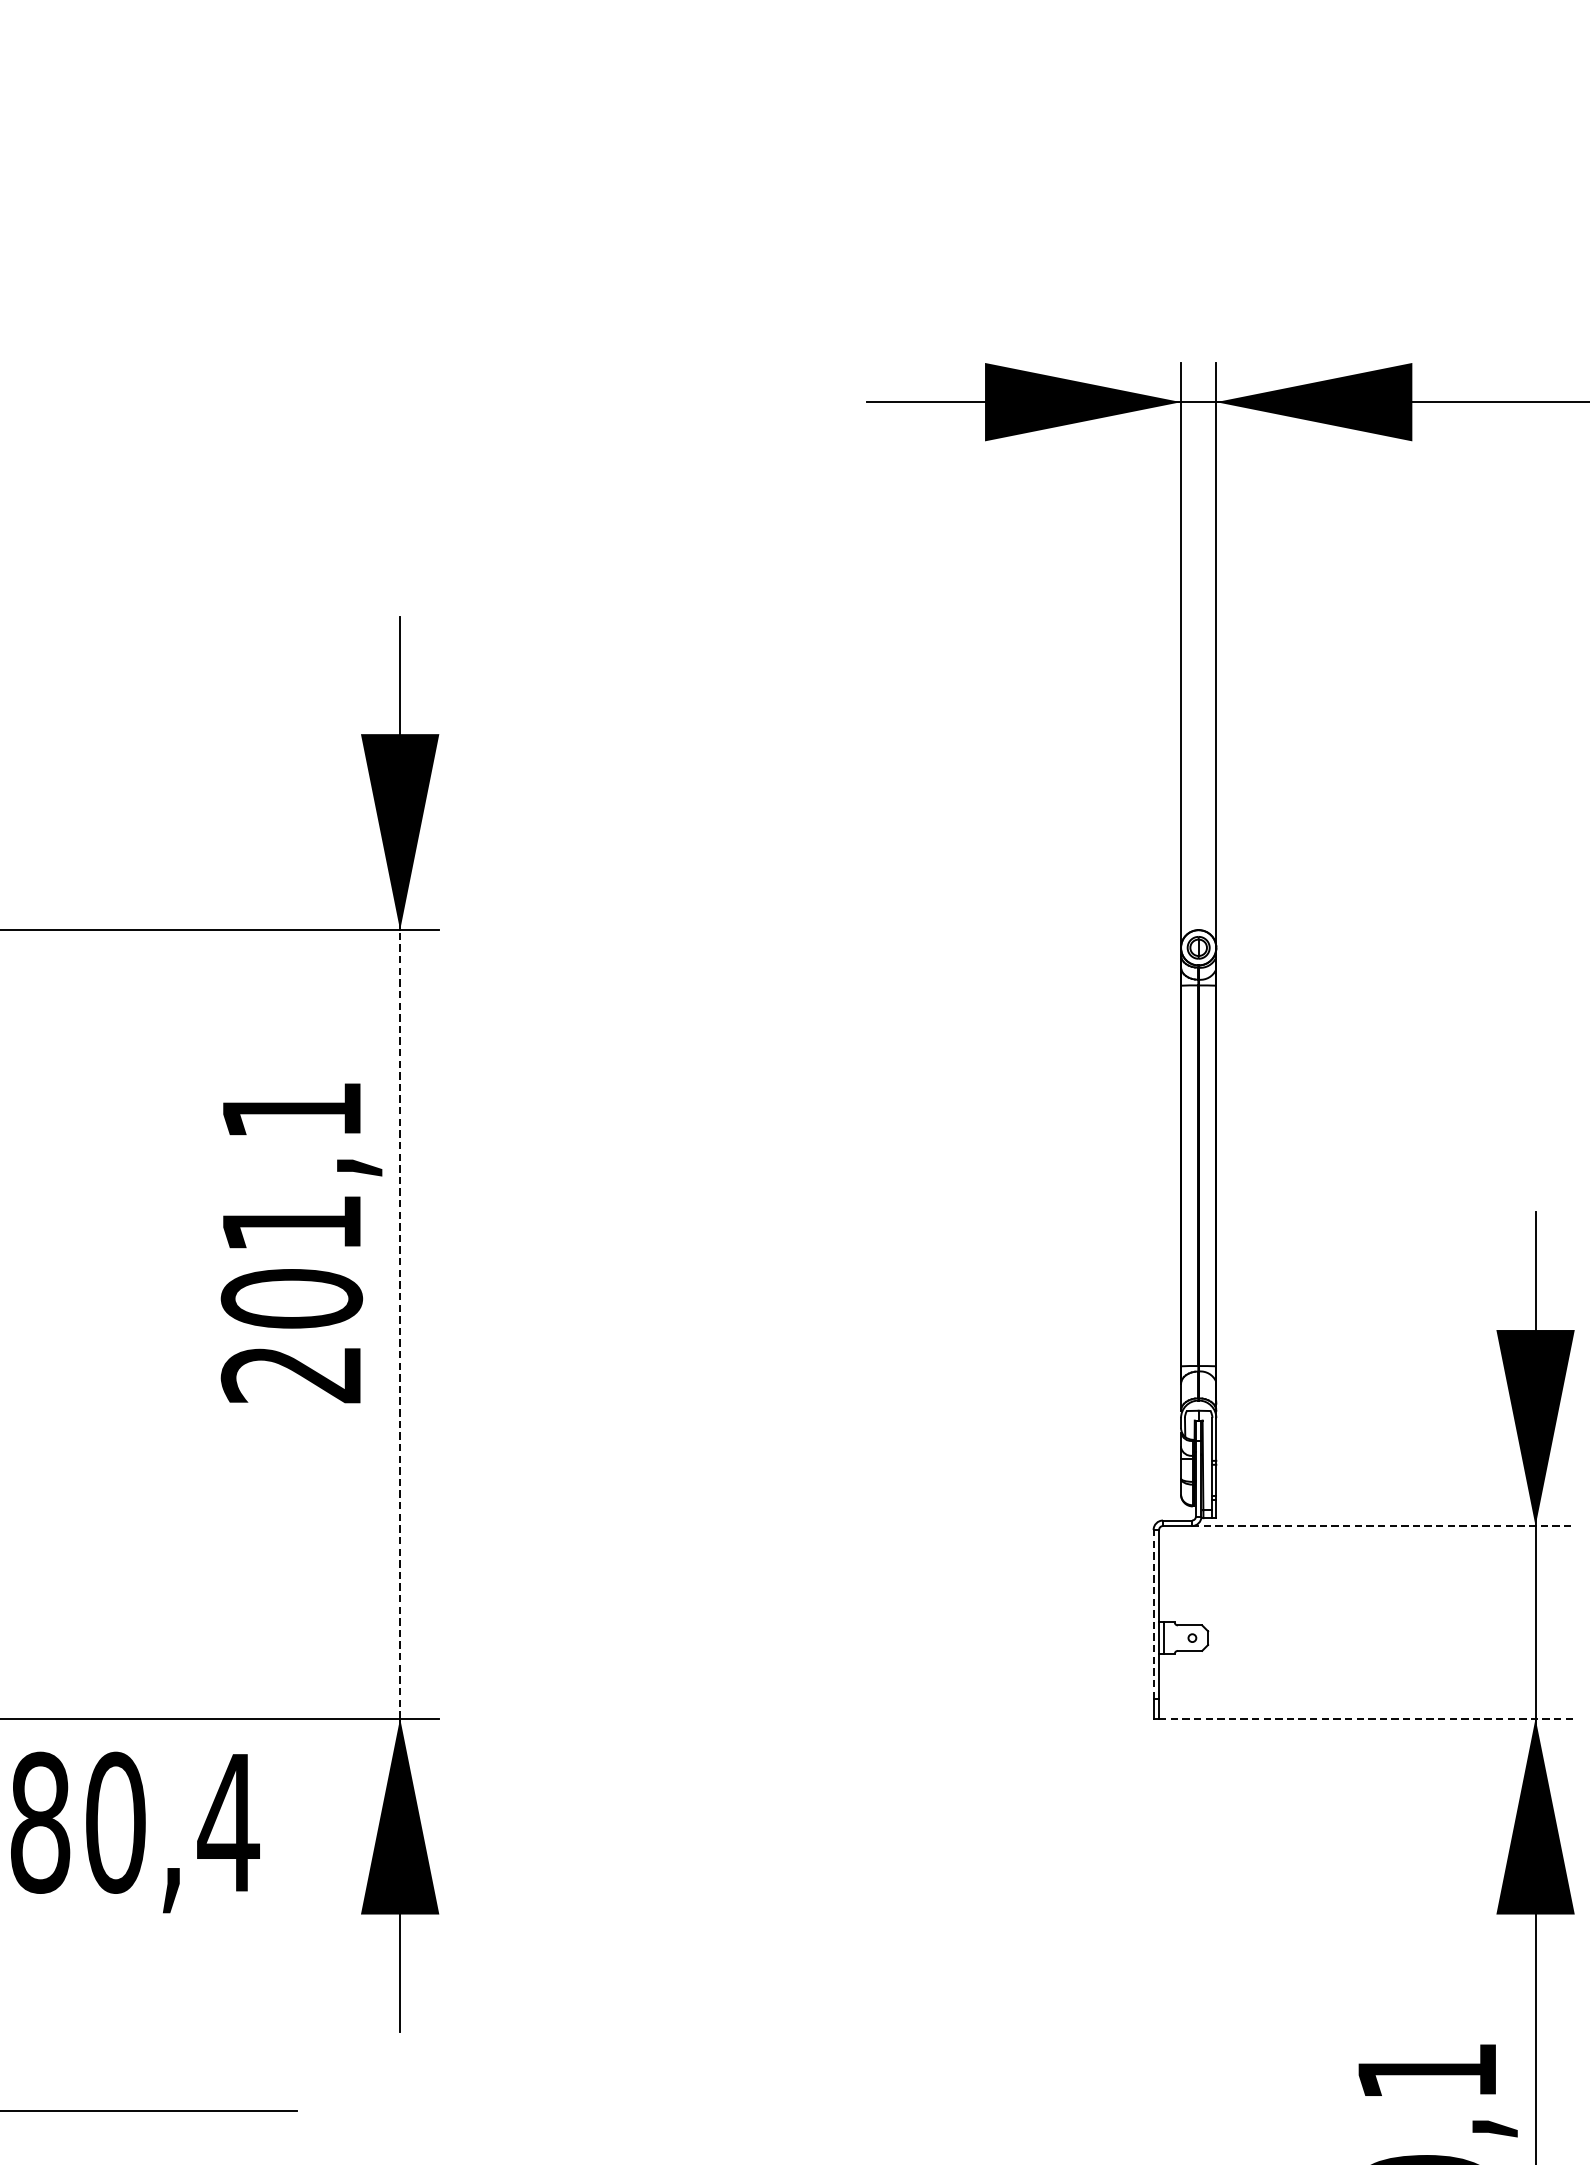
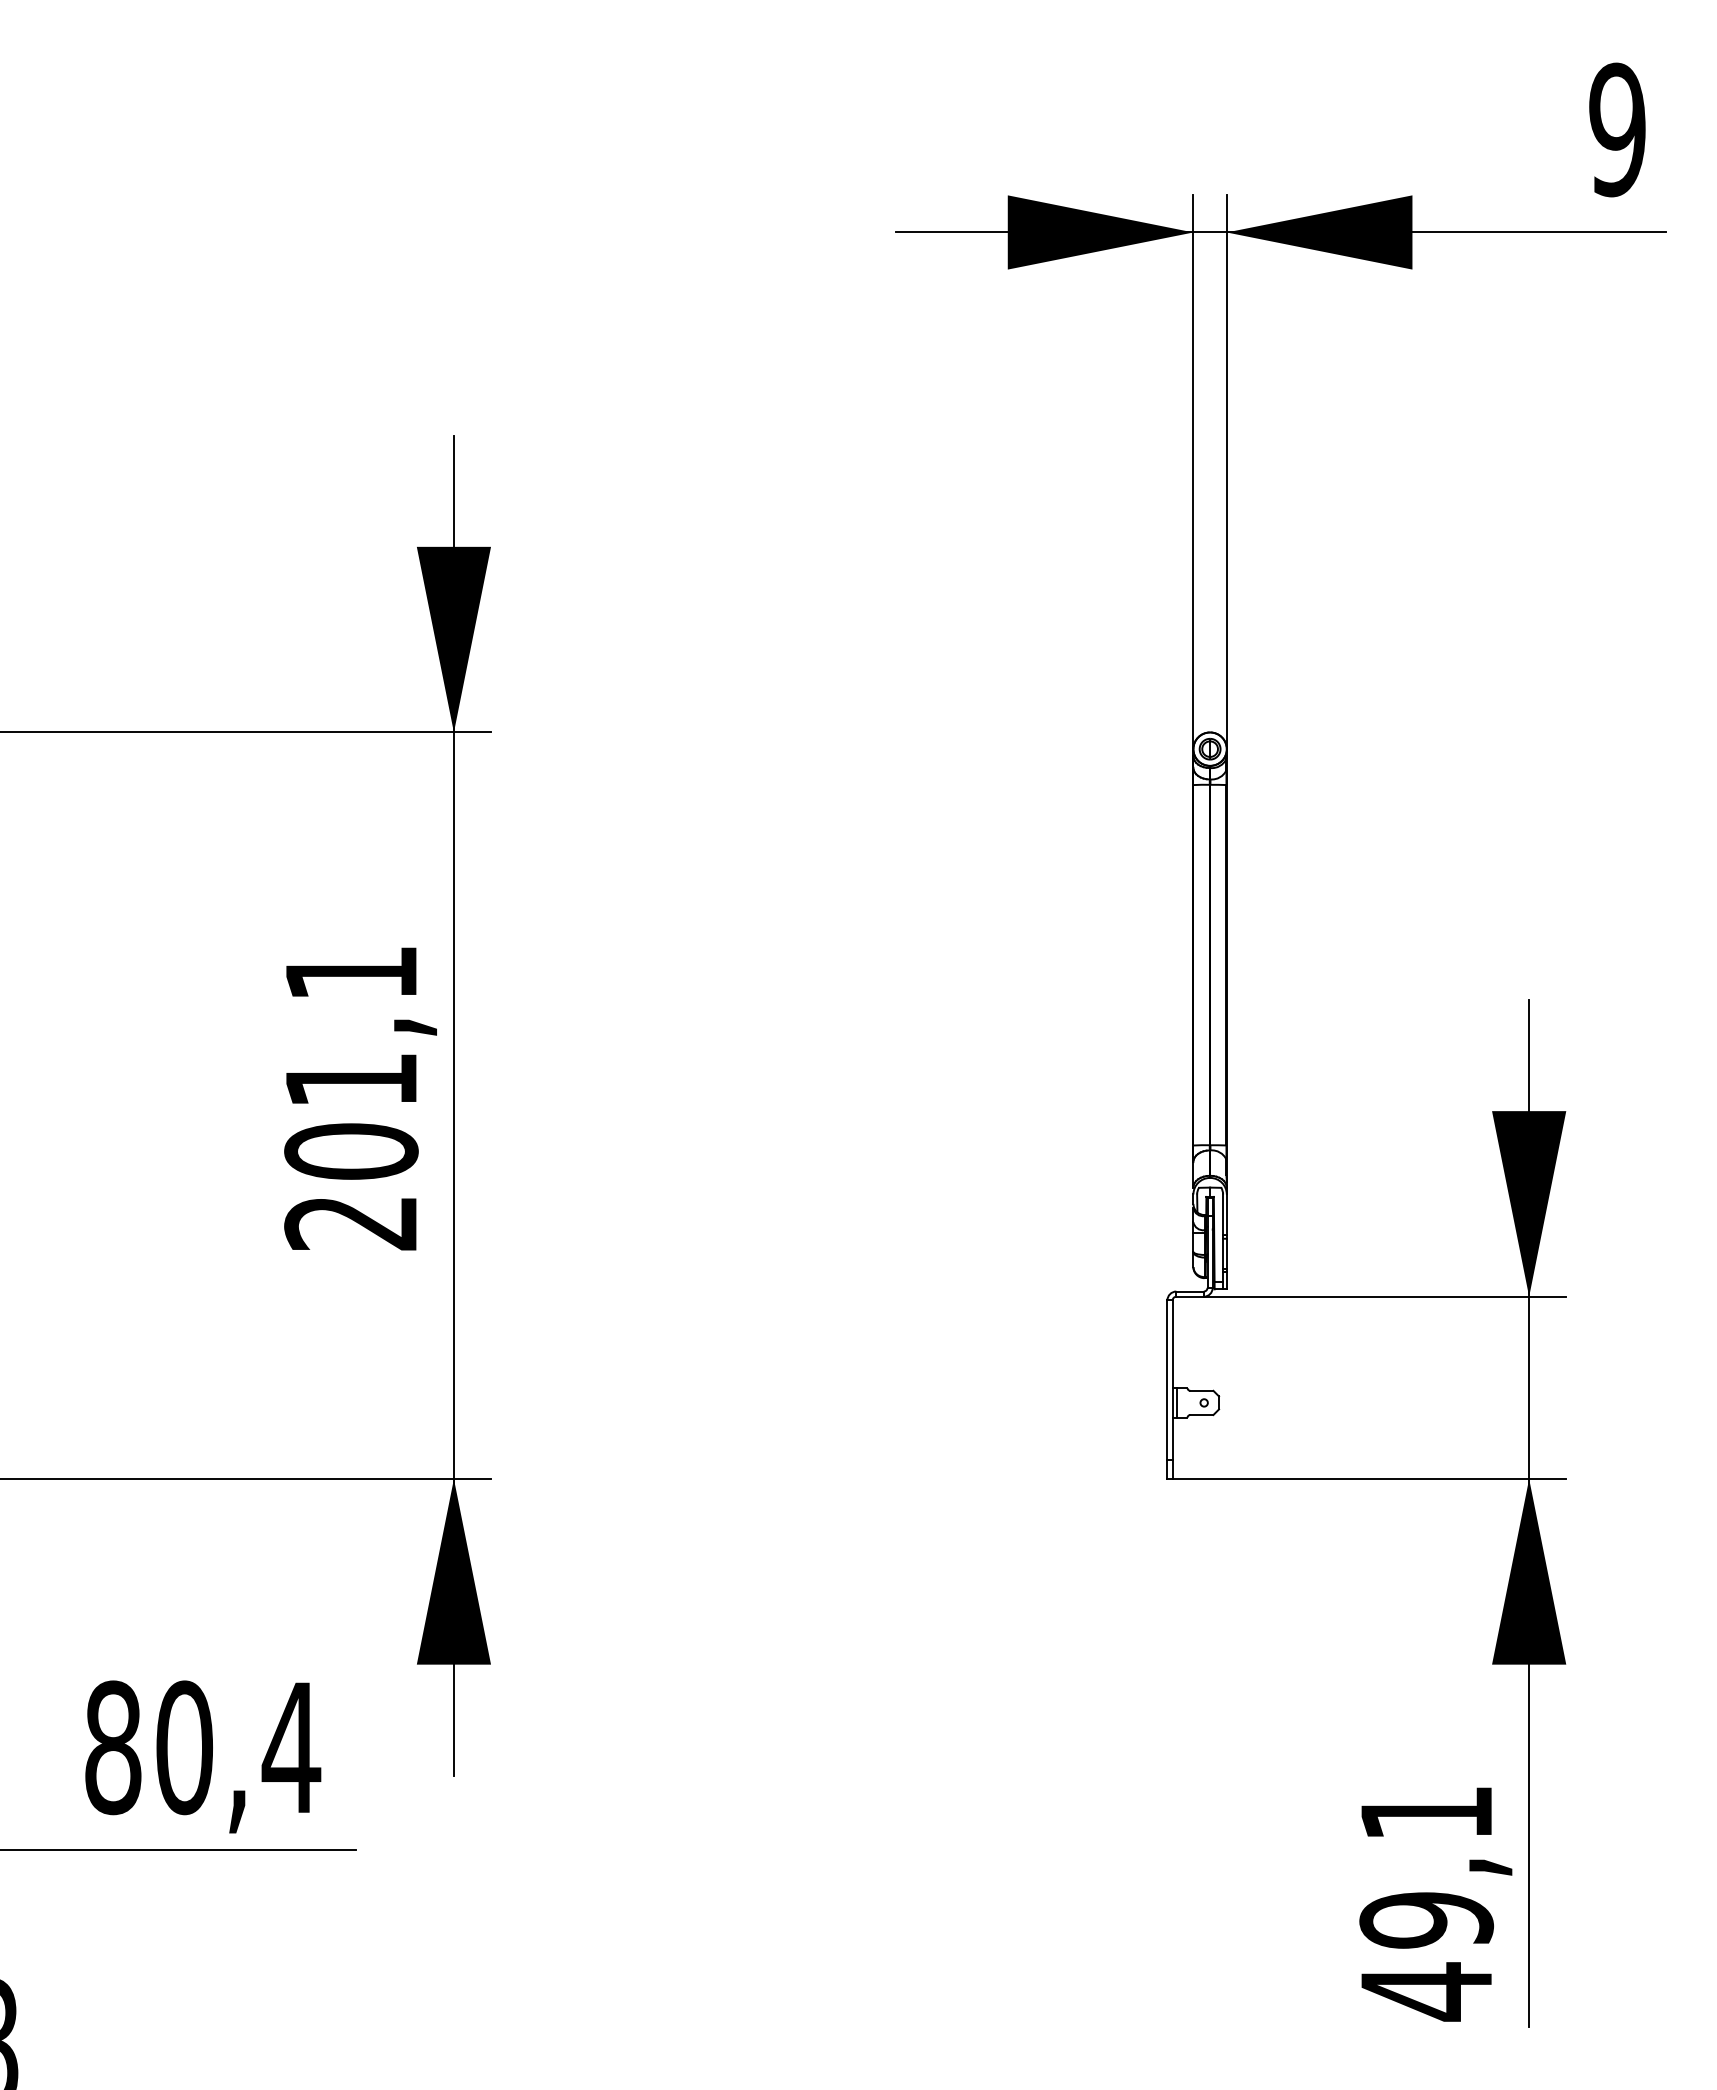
text: (301, 1242) -> (360, 1098), moved
line: (399, 1324) -> (453, 1105), dashed -> solid
line: (1383, 1525) -> (1385, 1296), dashed -> solid
line: (1153, 1614) -> (1167, 1380), dashed -> solid
line: (1366, 1719) -> (1369, 1479), dashed -> solid
text: (135, 1832) -> (203, 1756), moved

